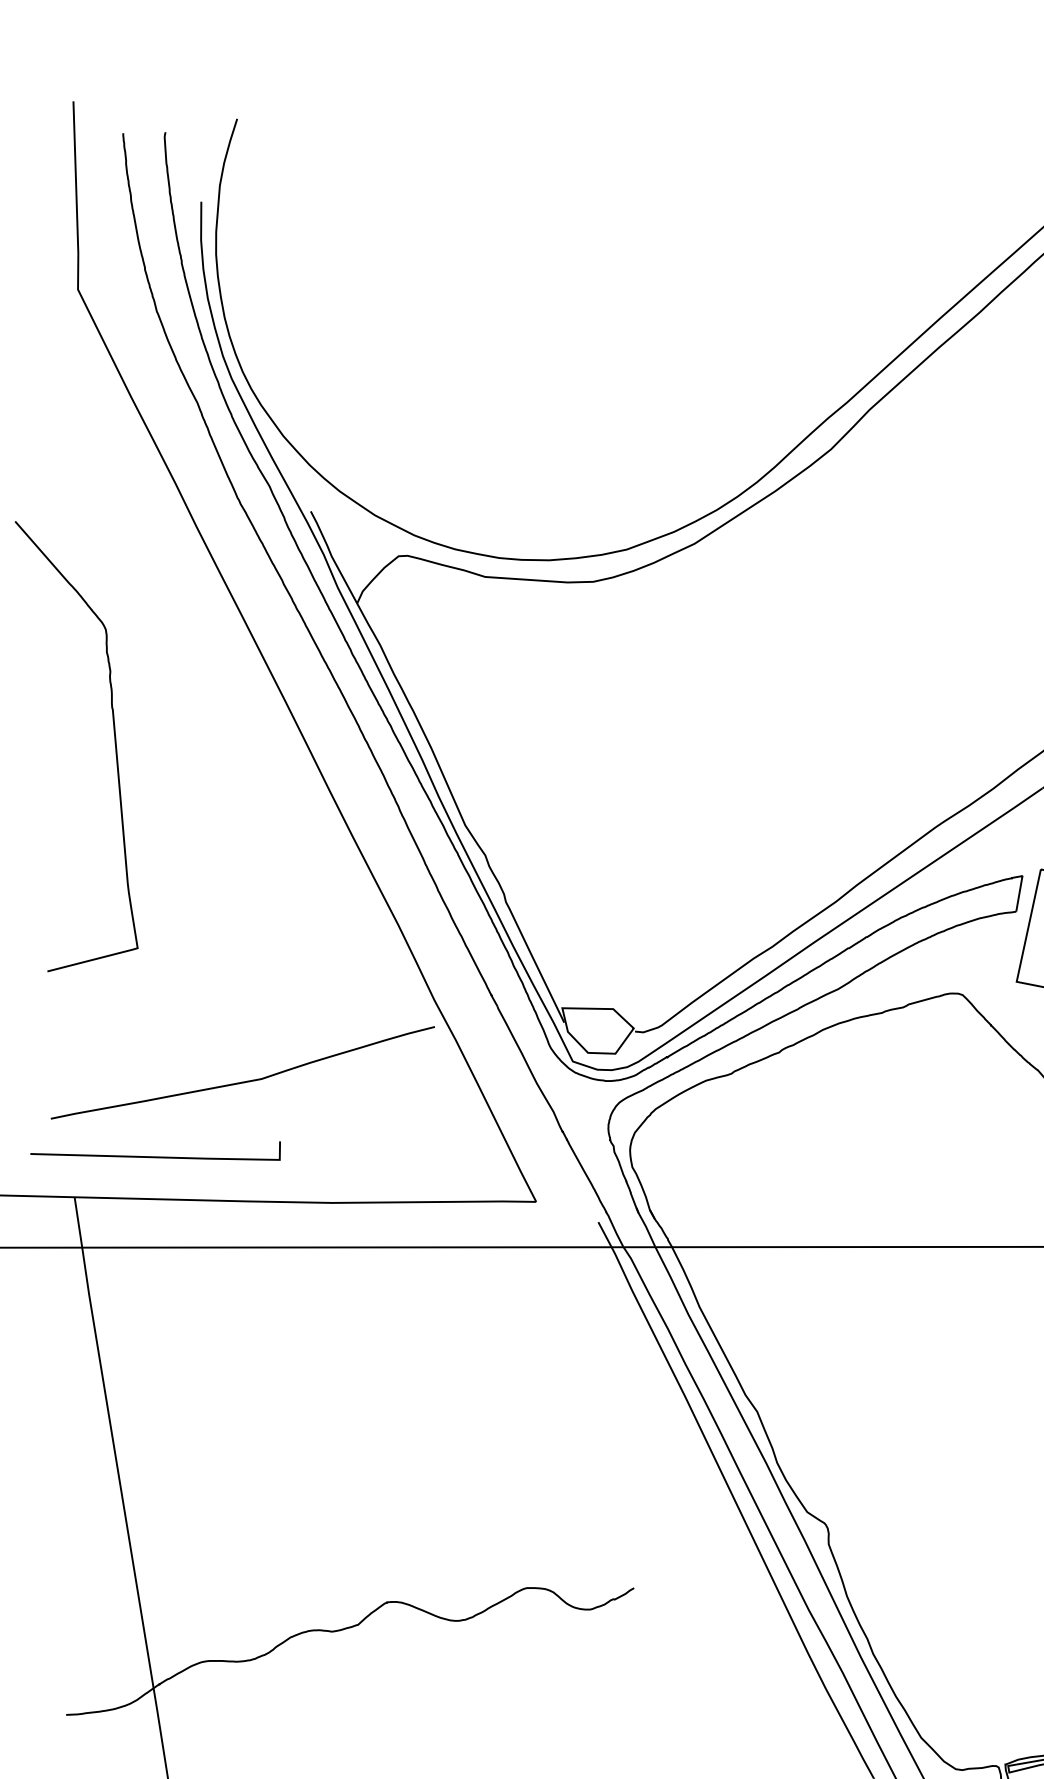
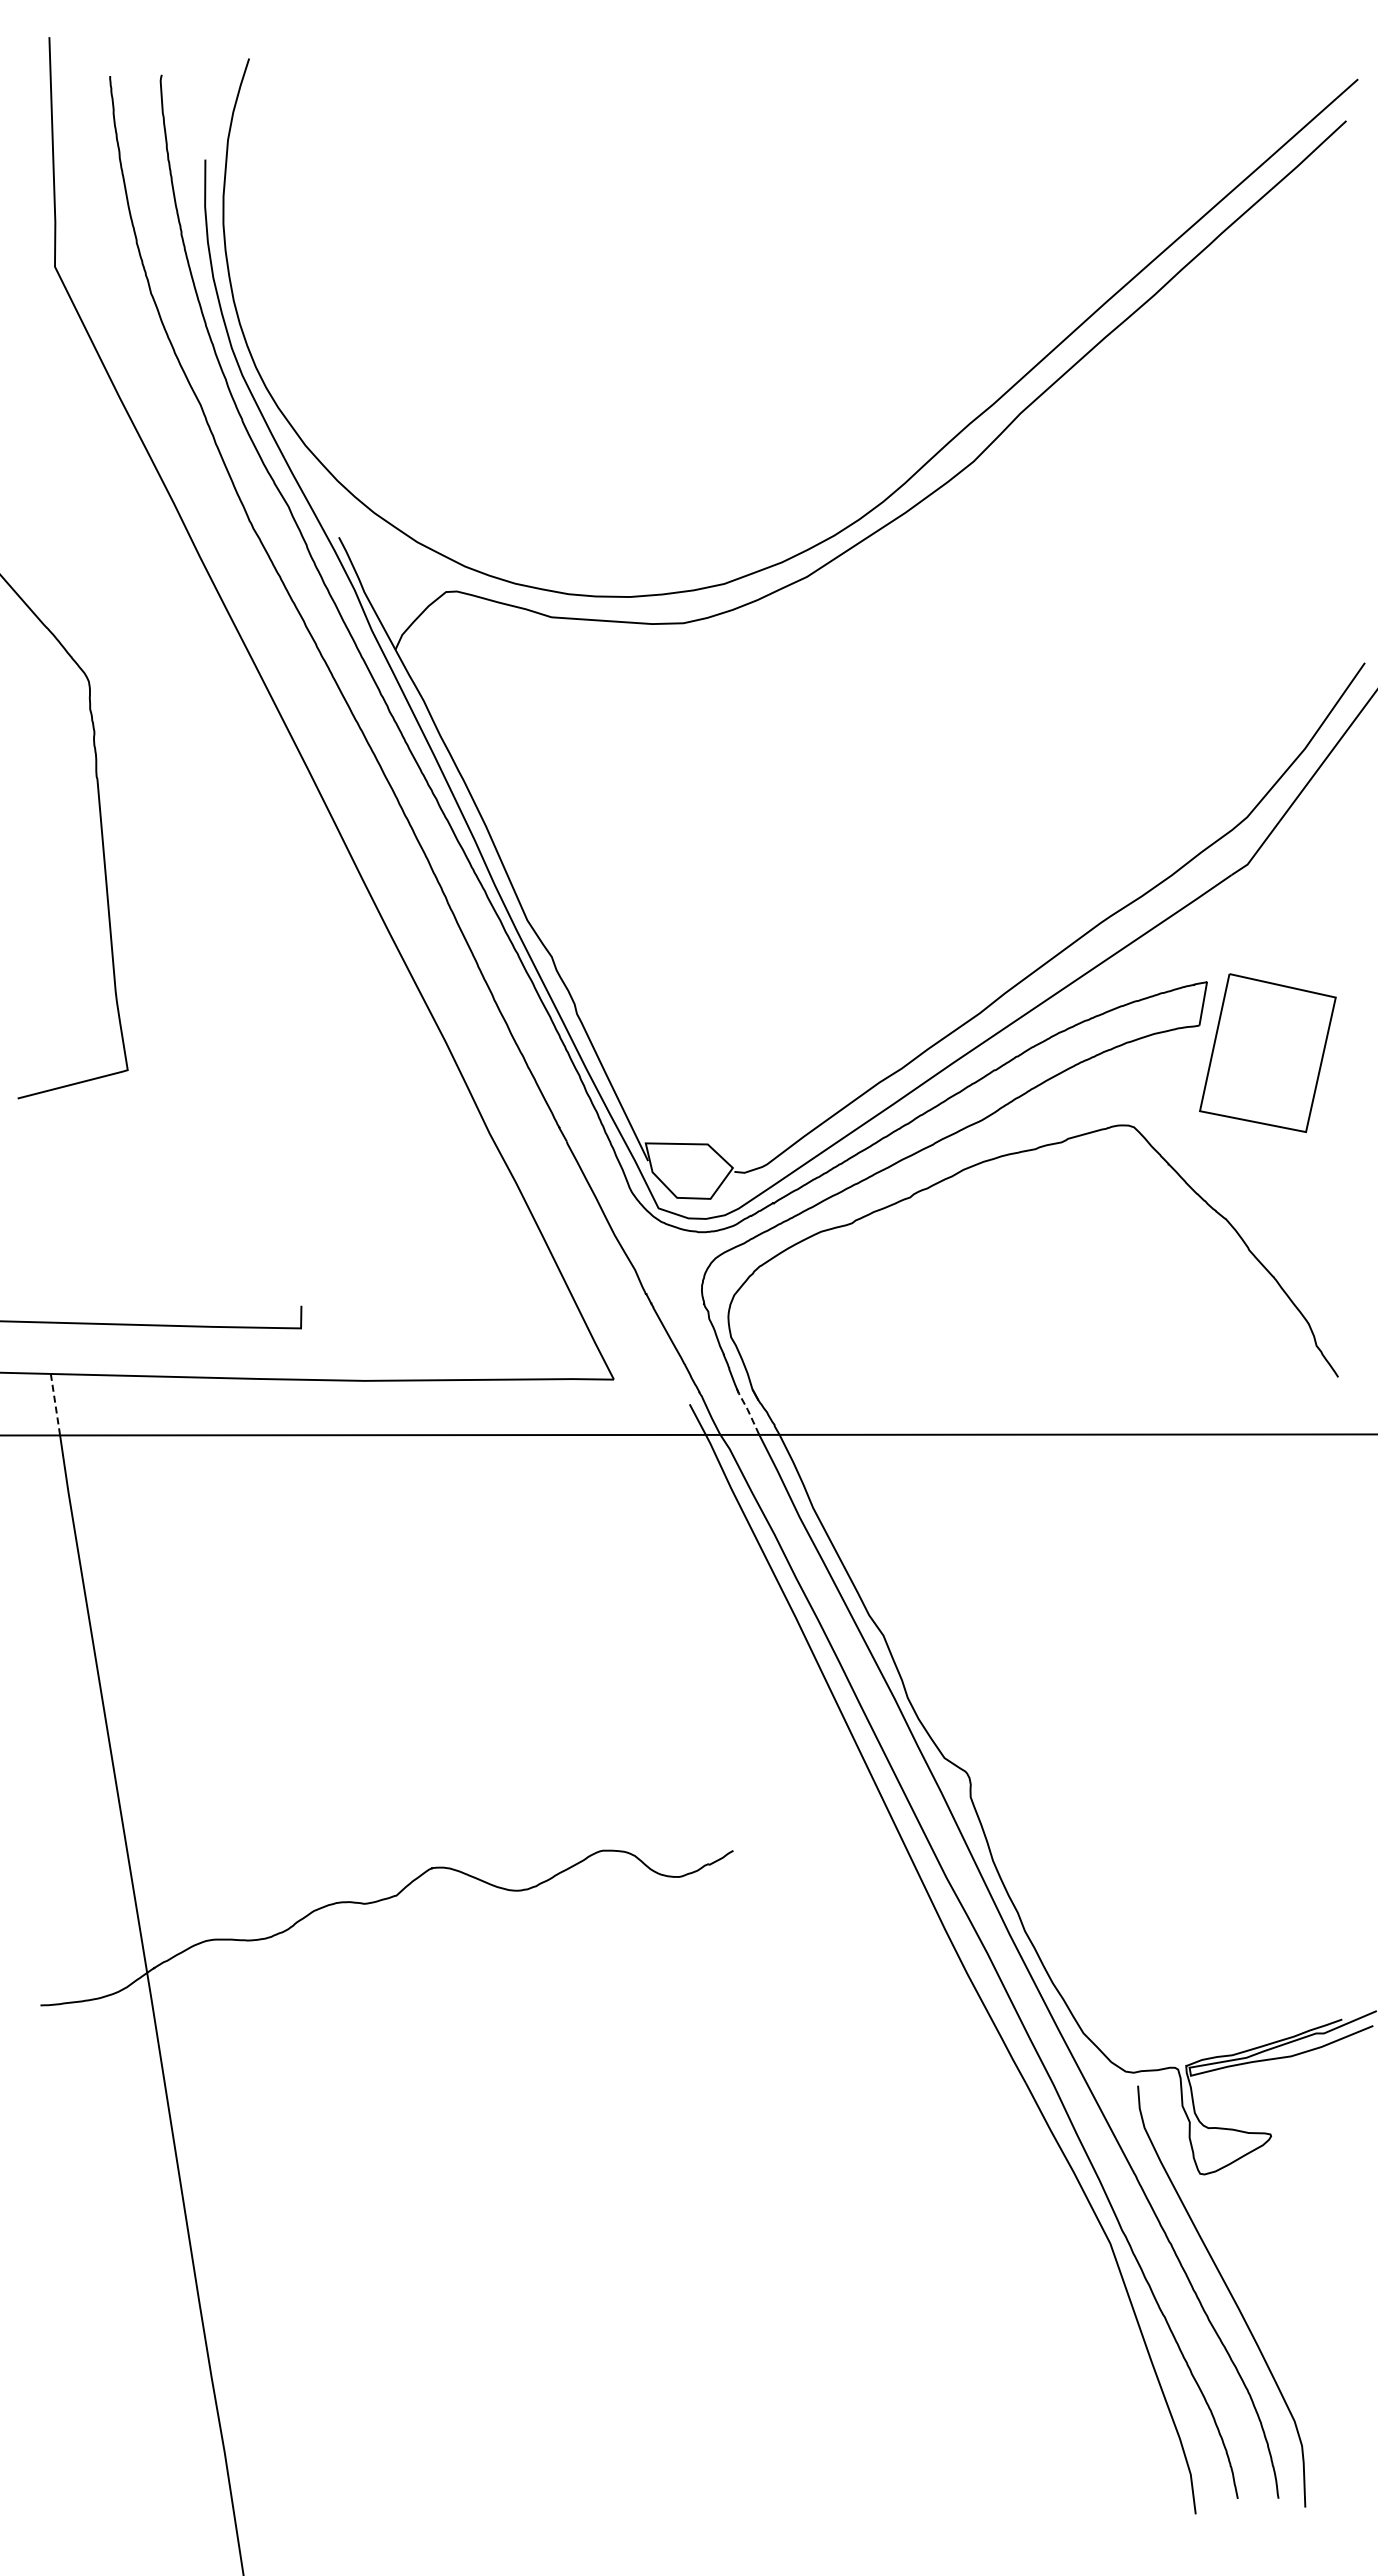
curve: (244, 1081) -> (257, 1232), removed
line: (78, 1222) -> (55, 1404), solid -> dashed
line: (645, 1226) -> (747, 1409), solid -> dashed

